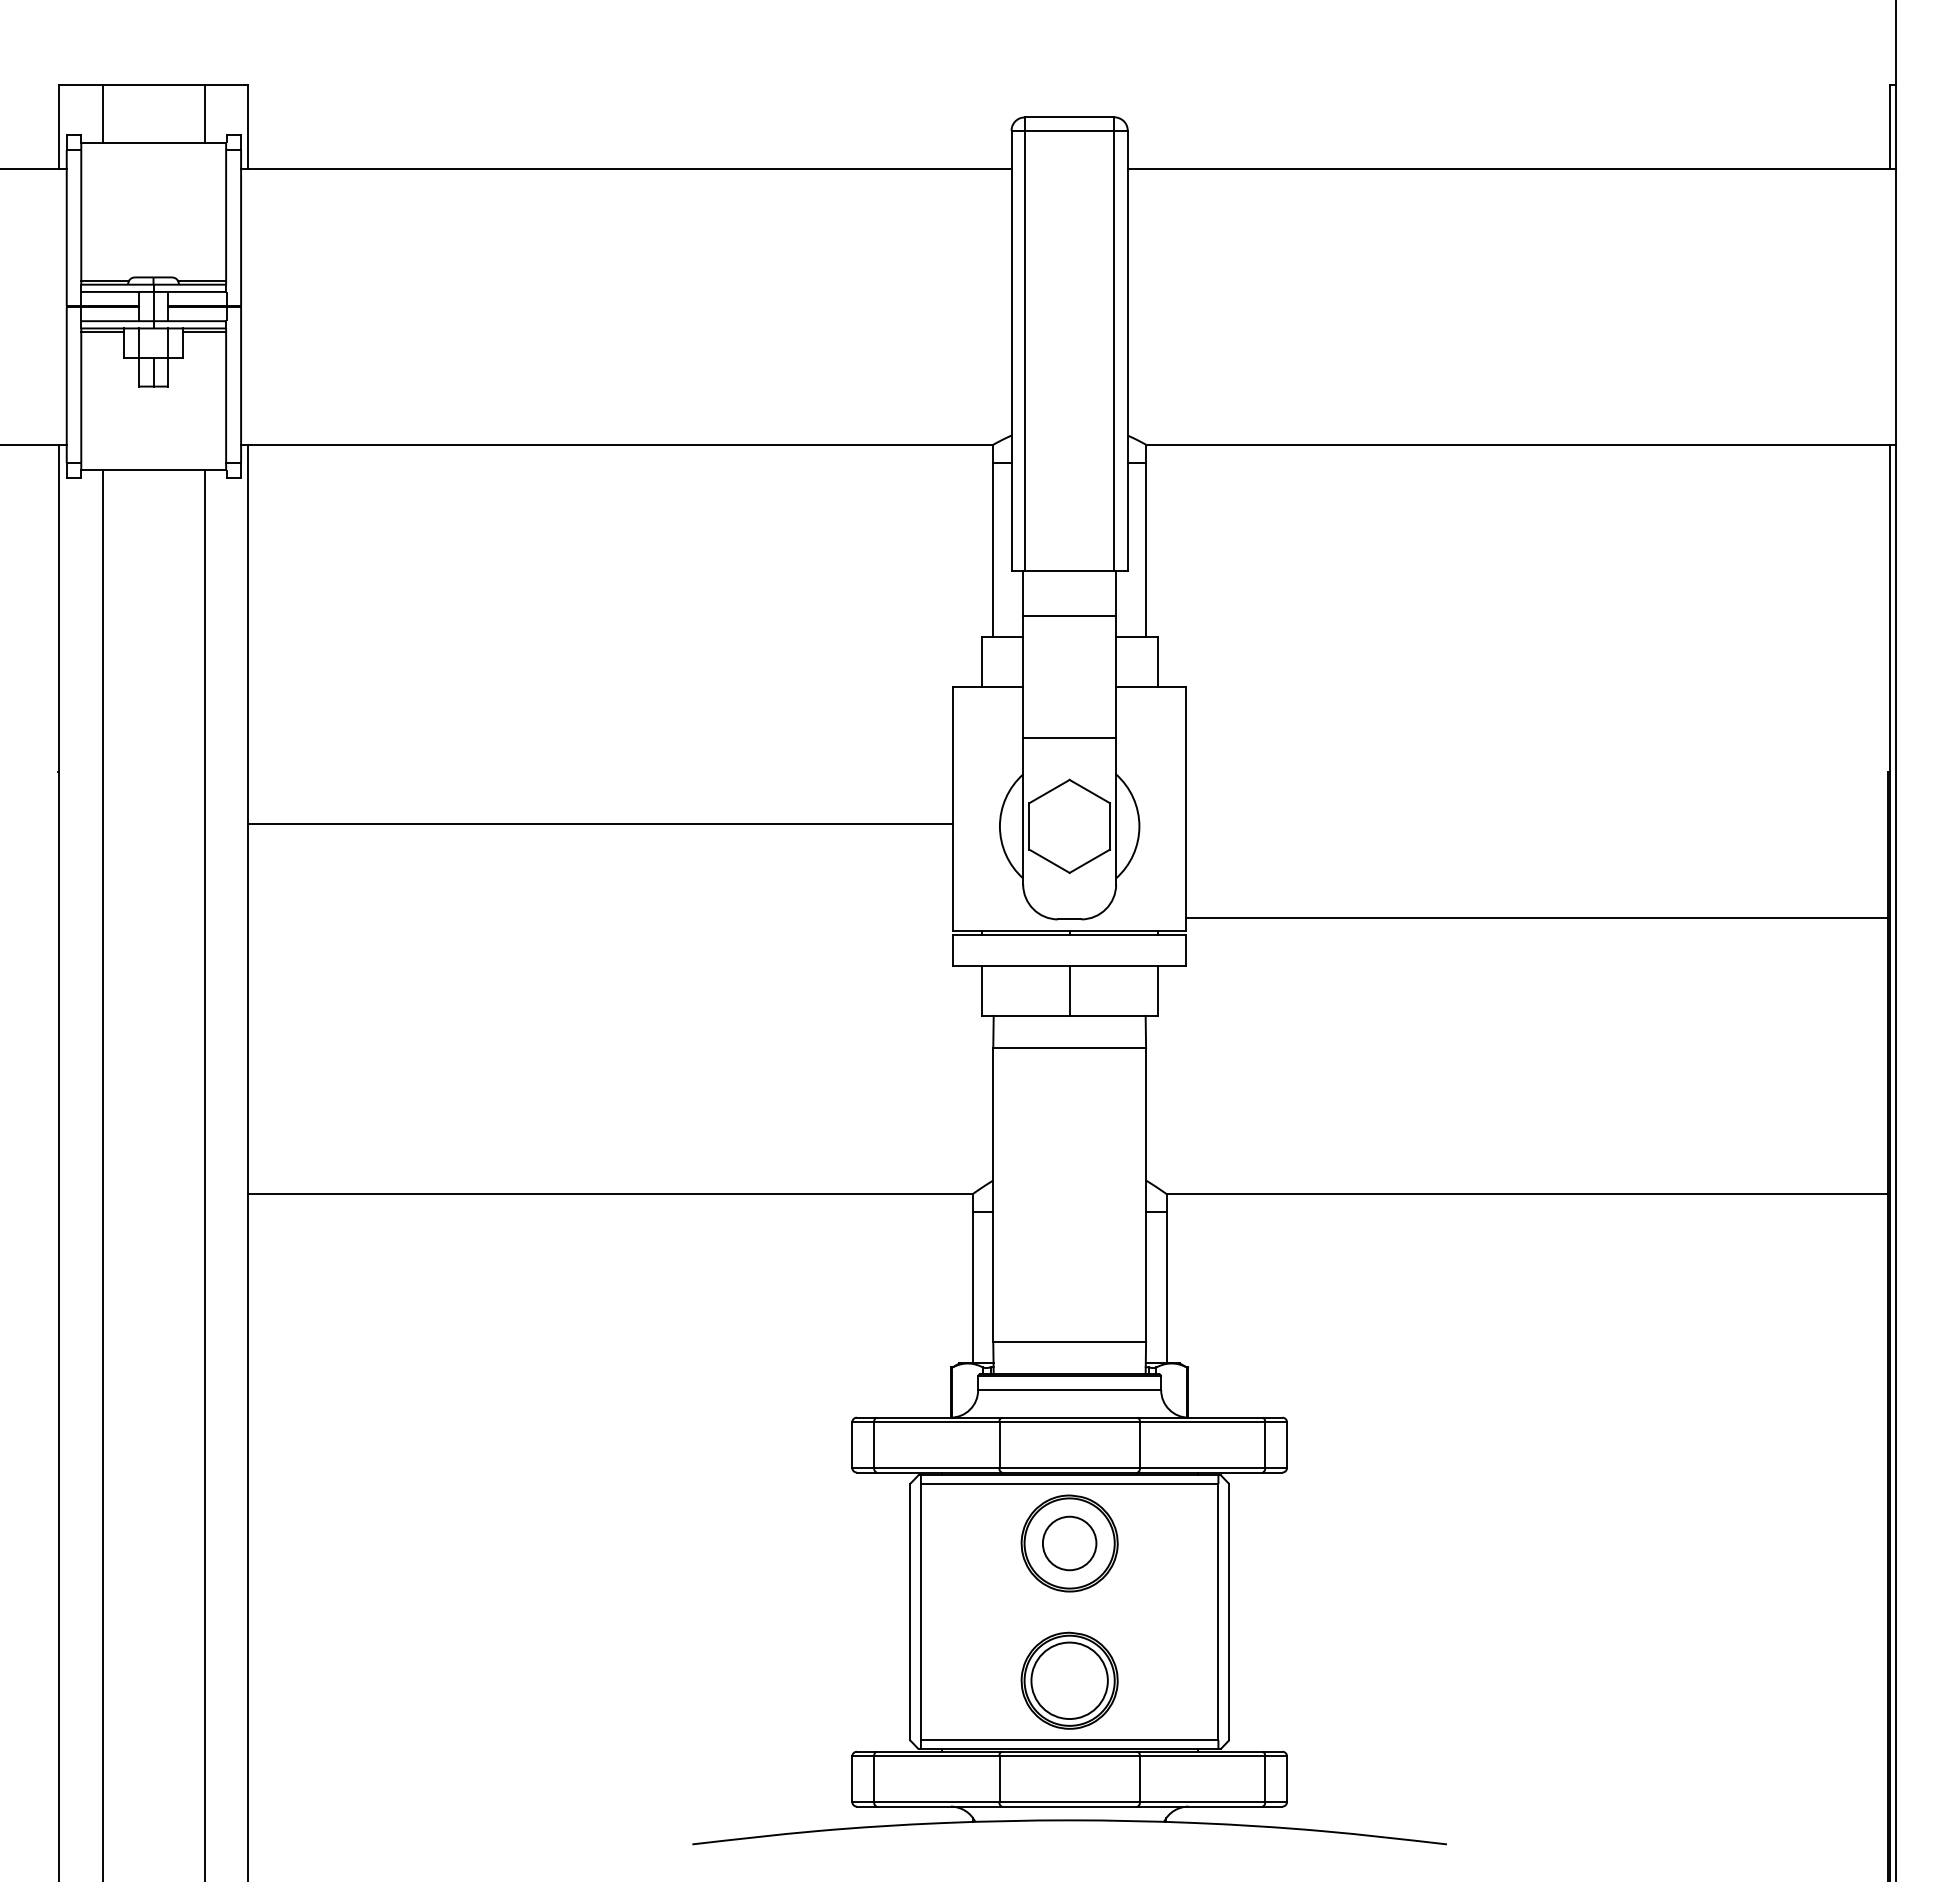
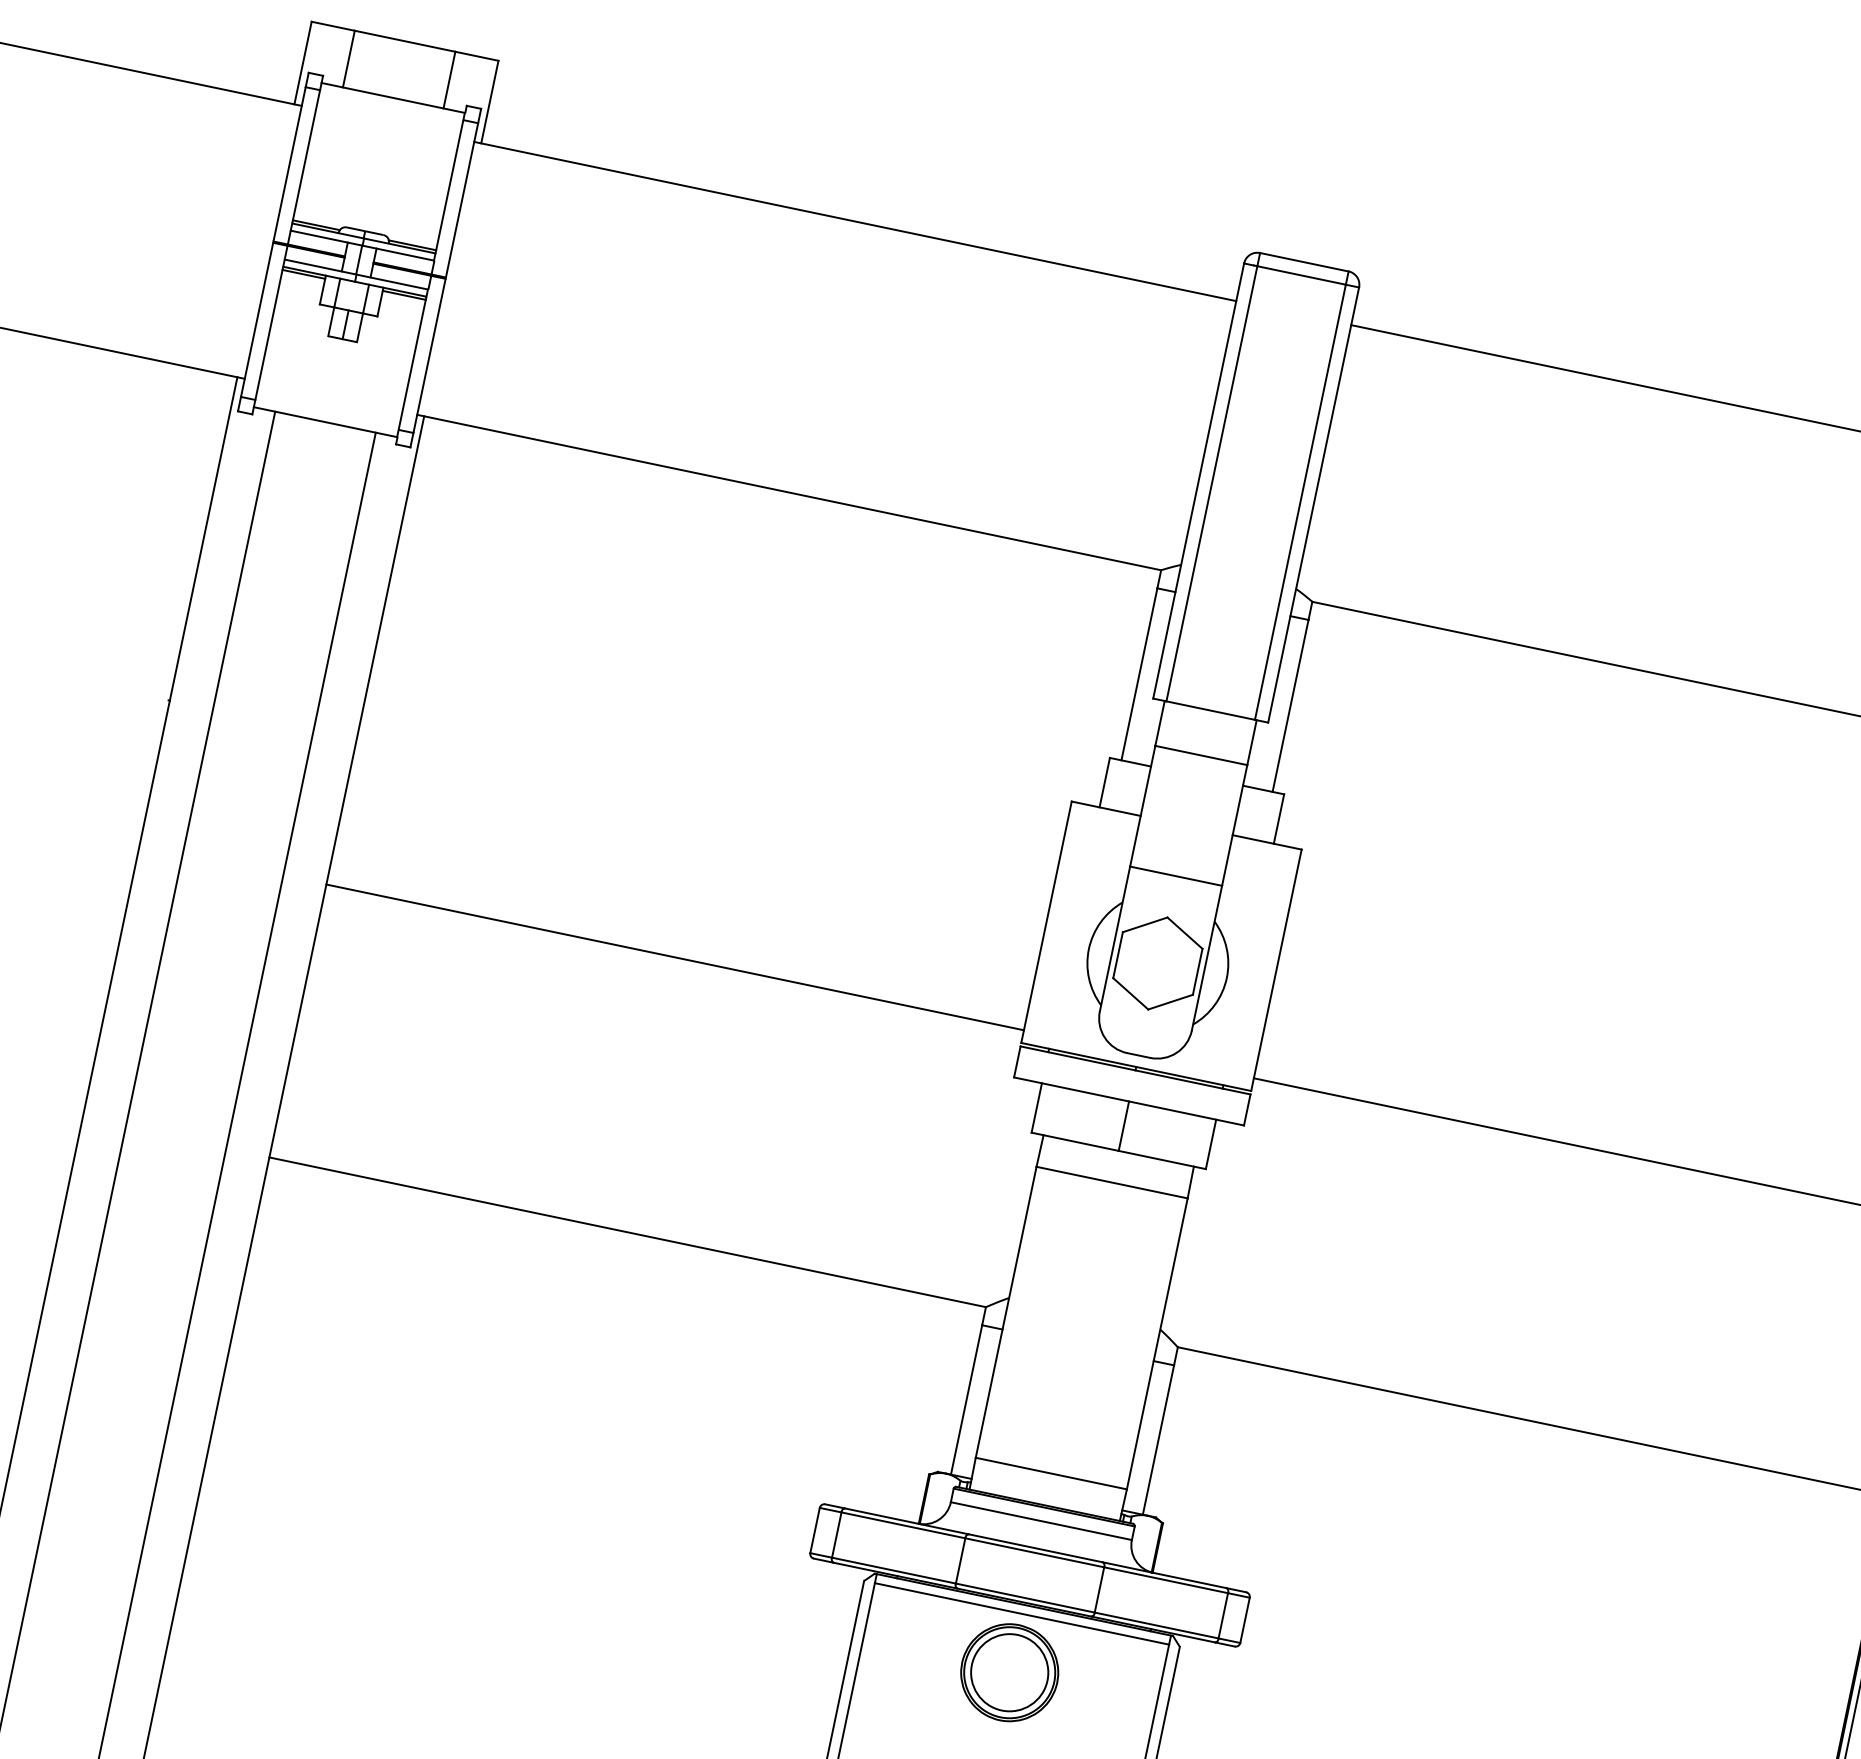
line: (600, 824) -> (674, 957), moved
circle: (1069, 1543) -> (1009, 1672), size x1.43

